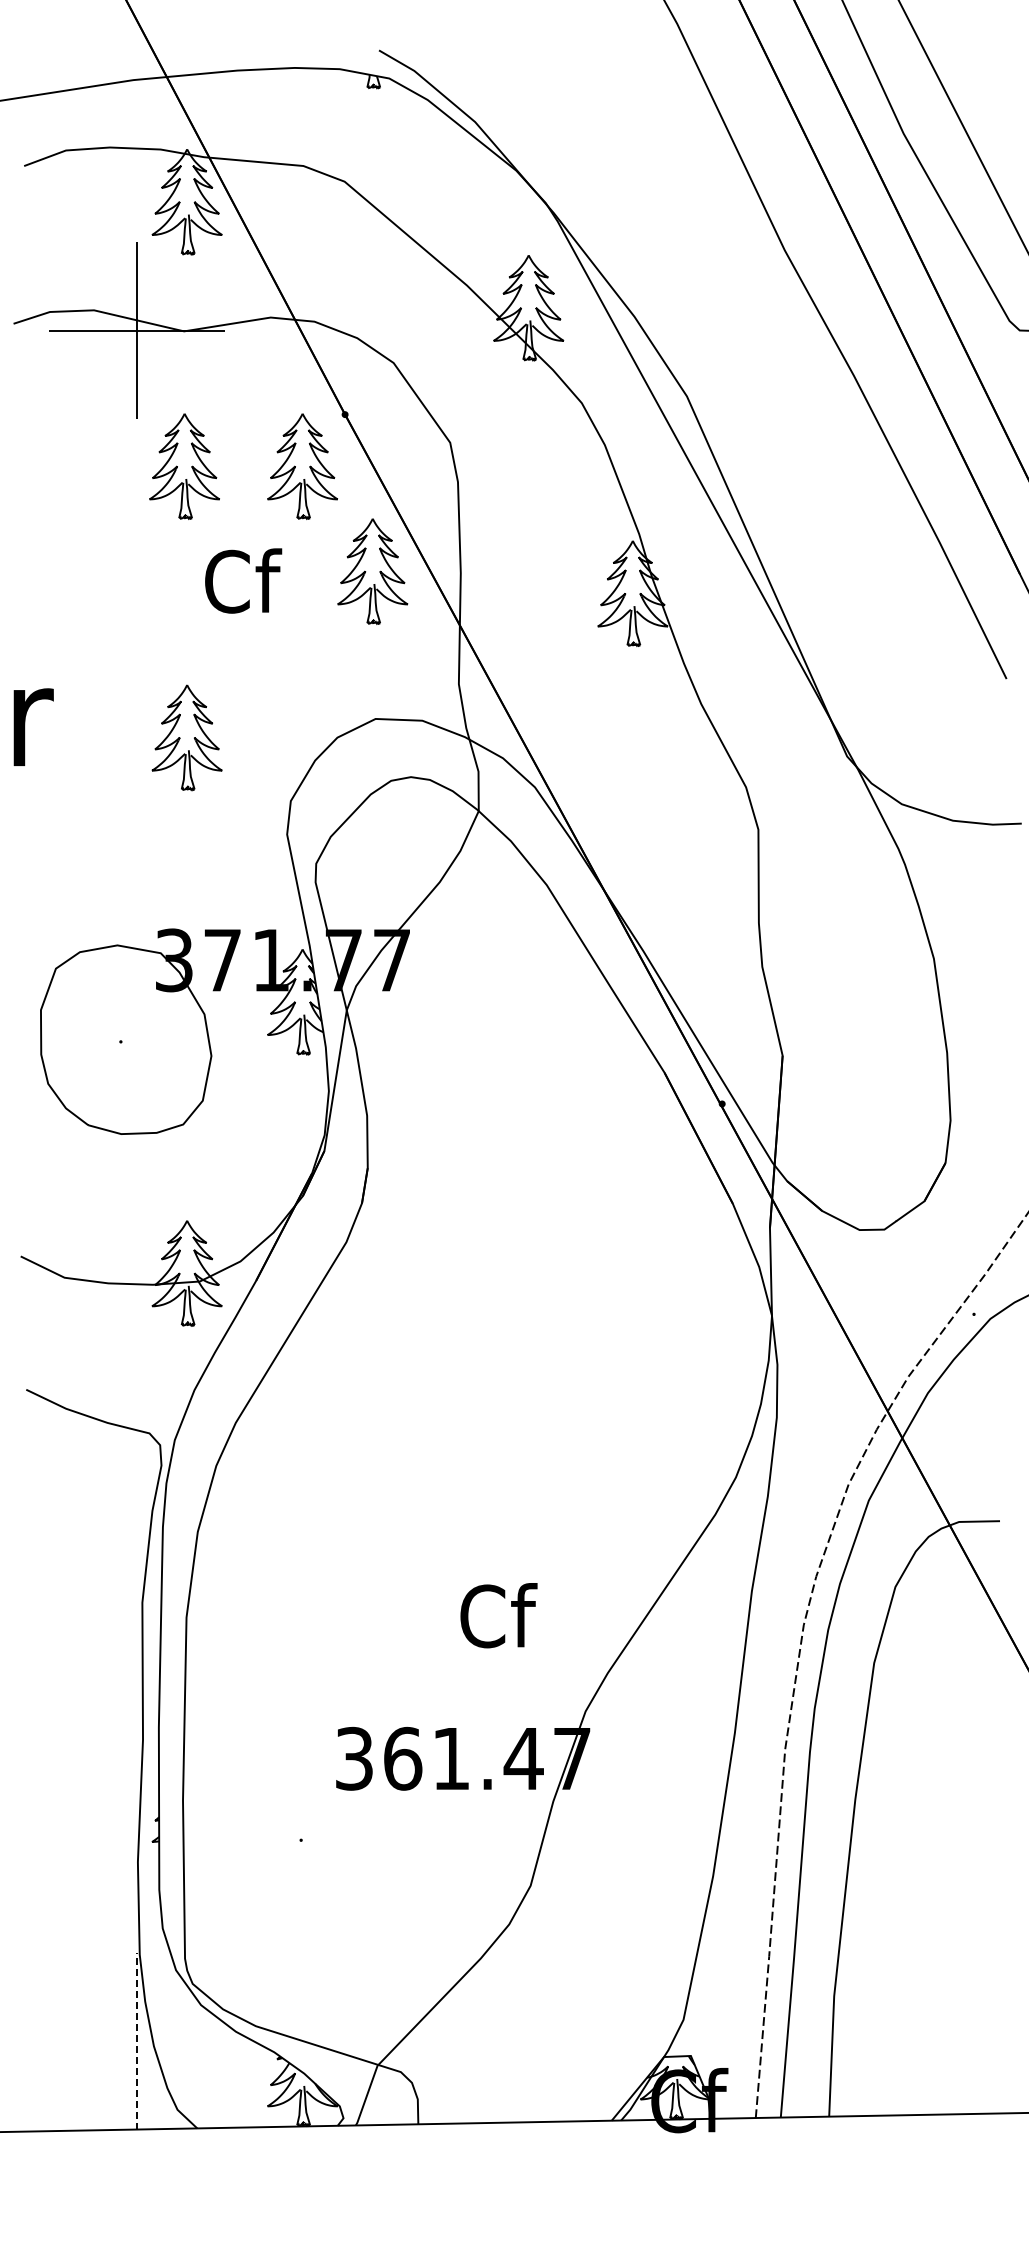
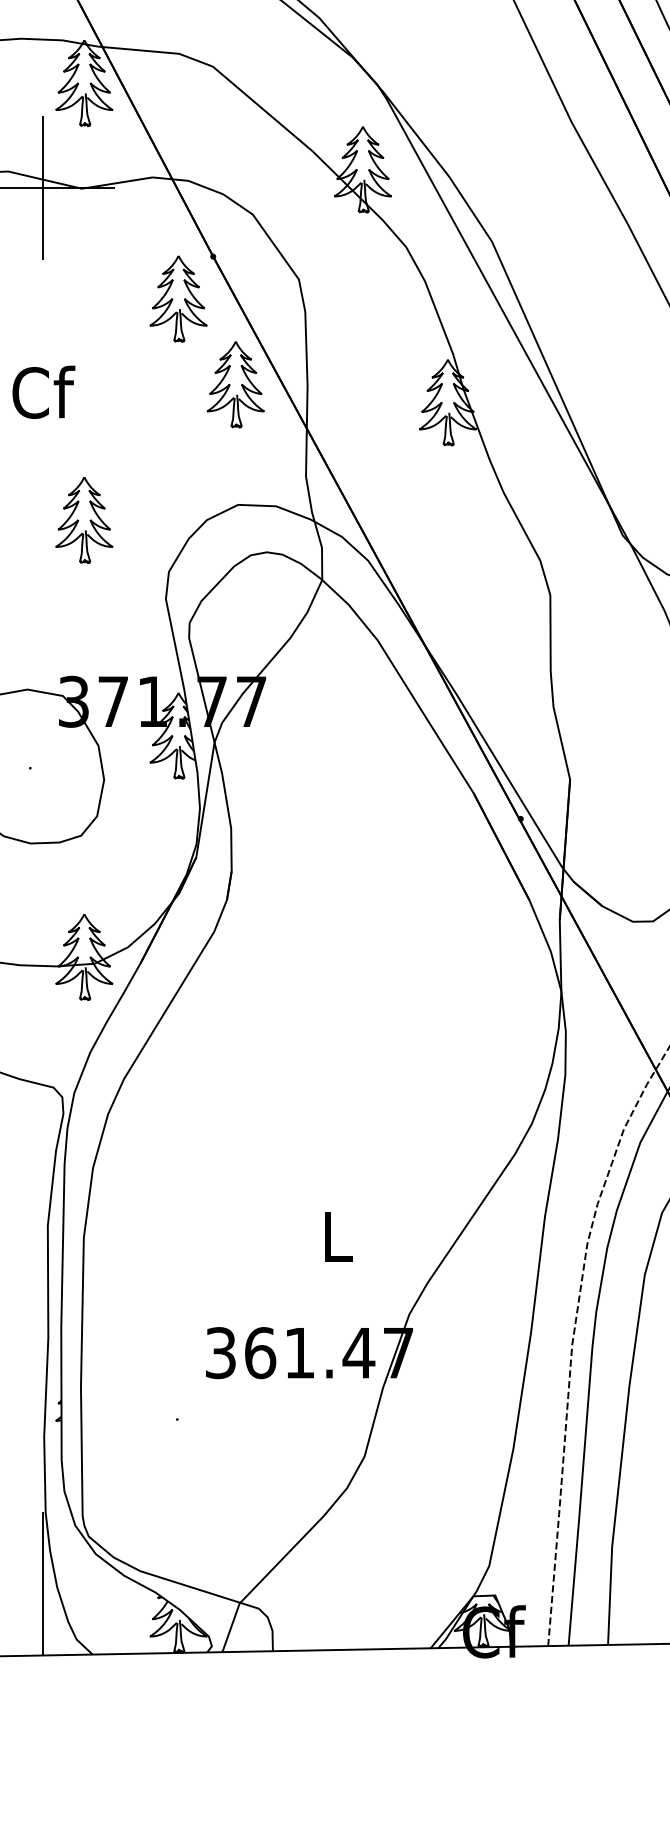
part: (184, 466) -> (82, 298), removed
text: (243, 580) -> (43, 391), moved
text: (498, 1615) -> (338, 1236), Cf -> L
line: (136, 2040) -> (43, 1582), dashed -> solid

